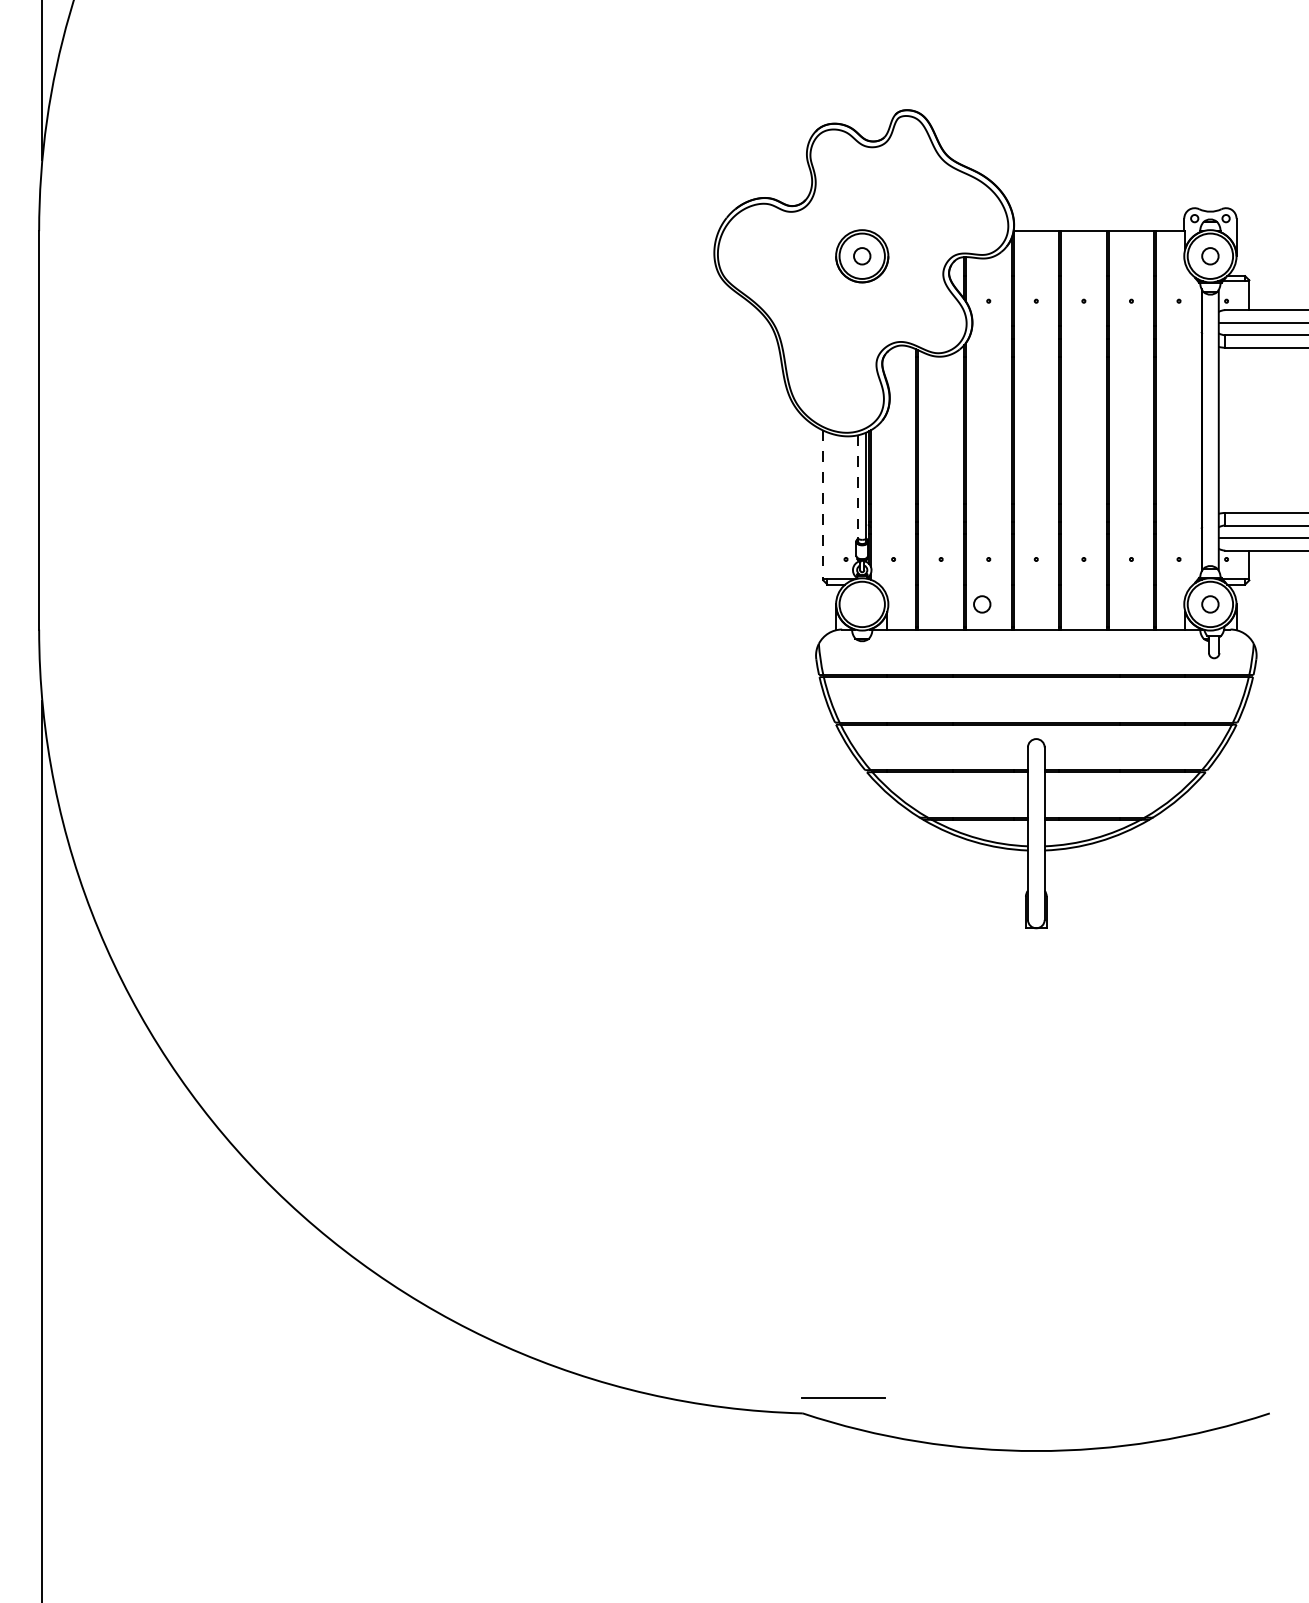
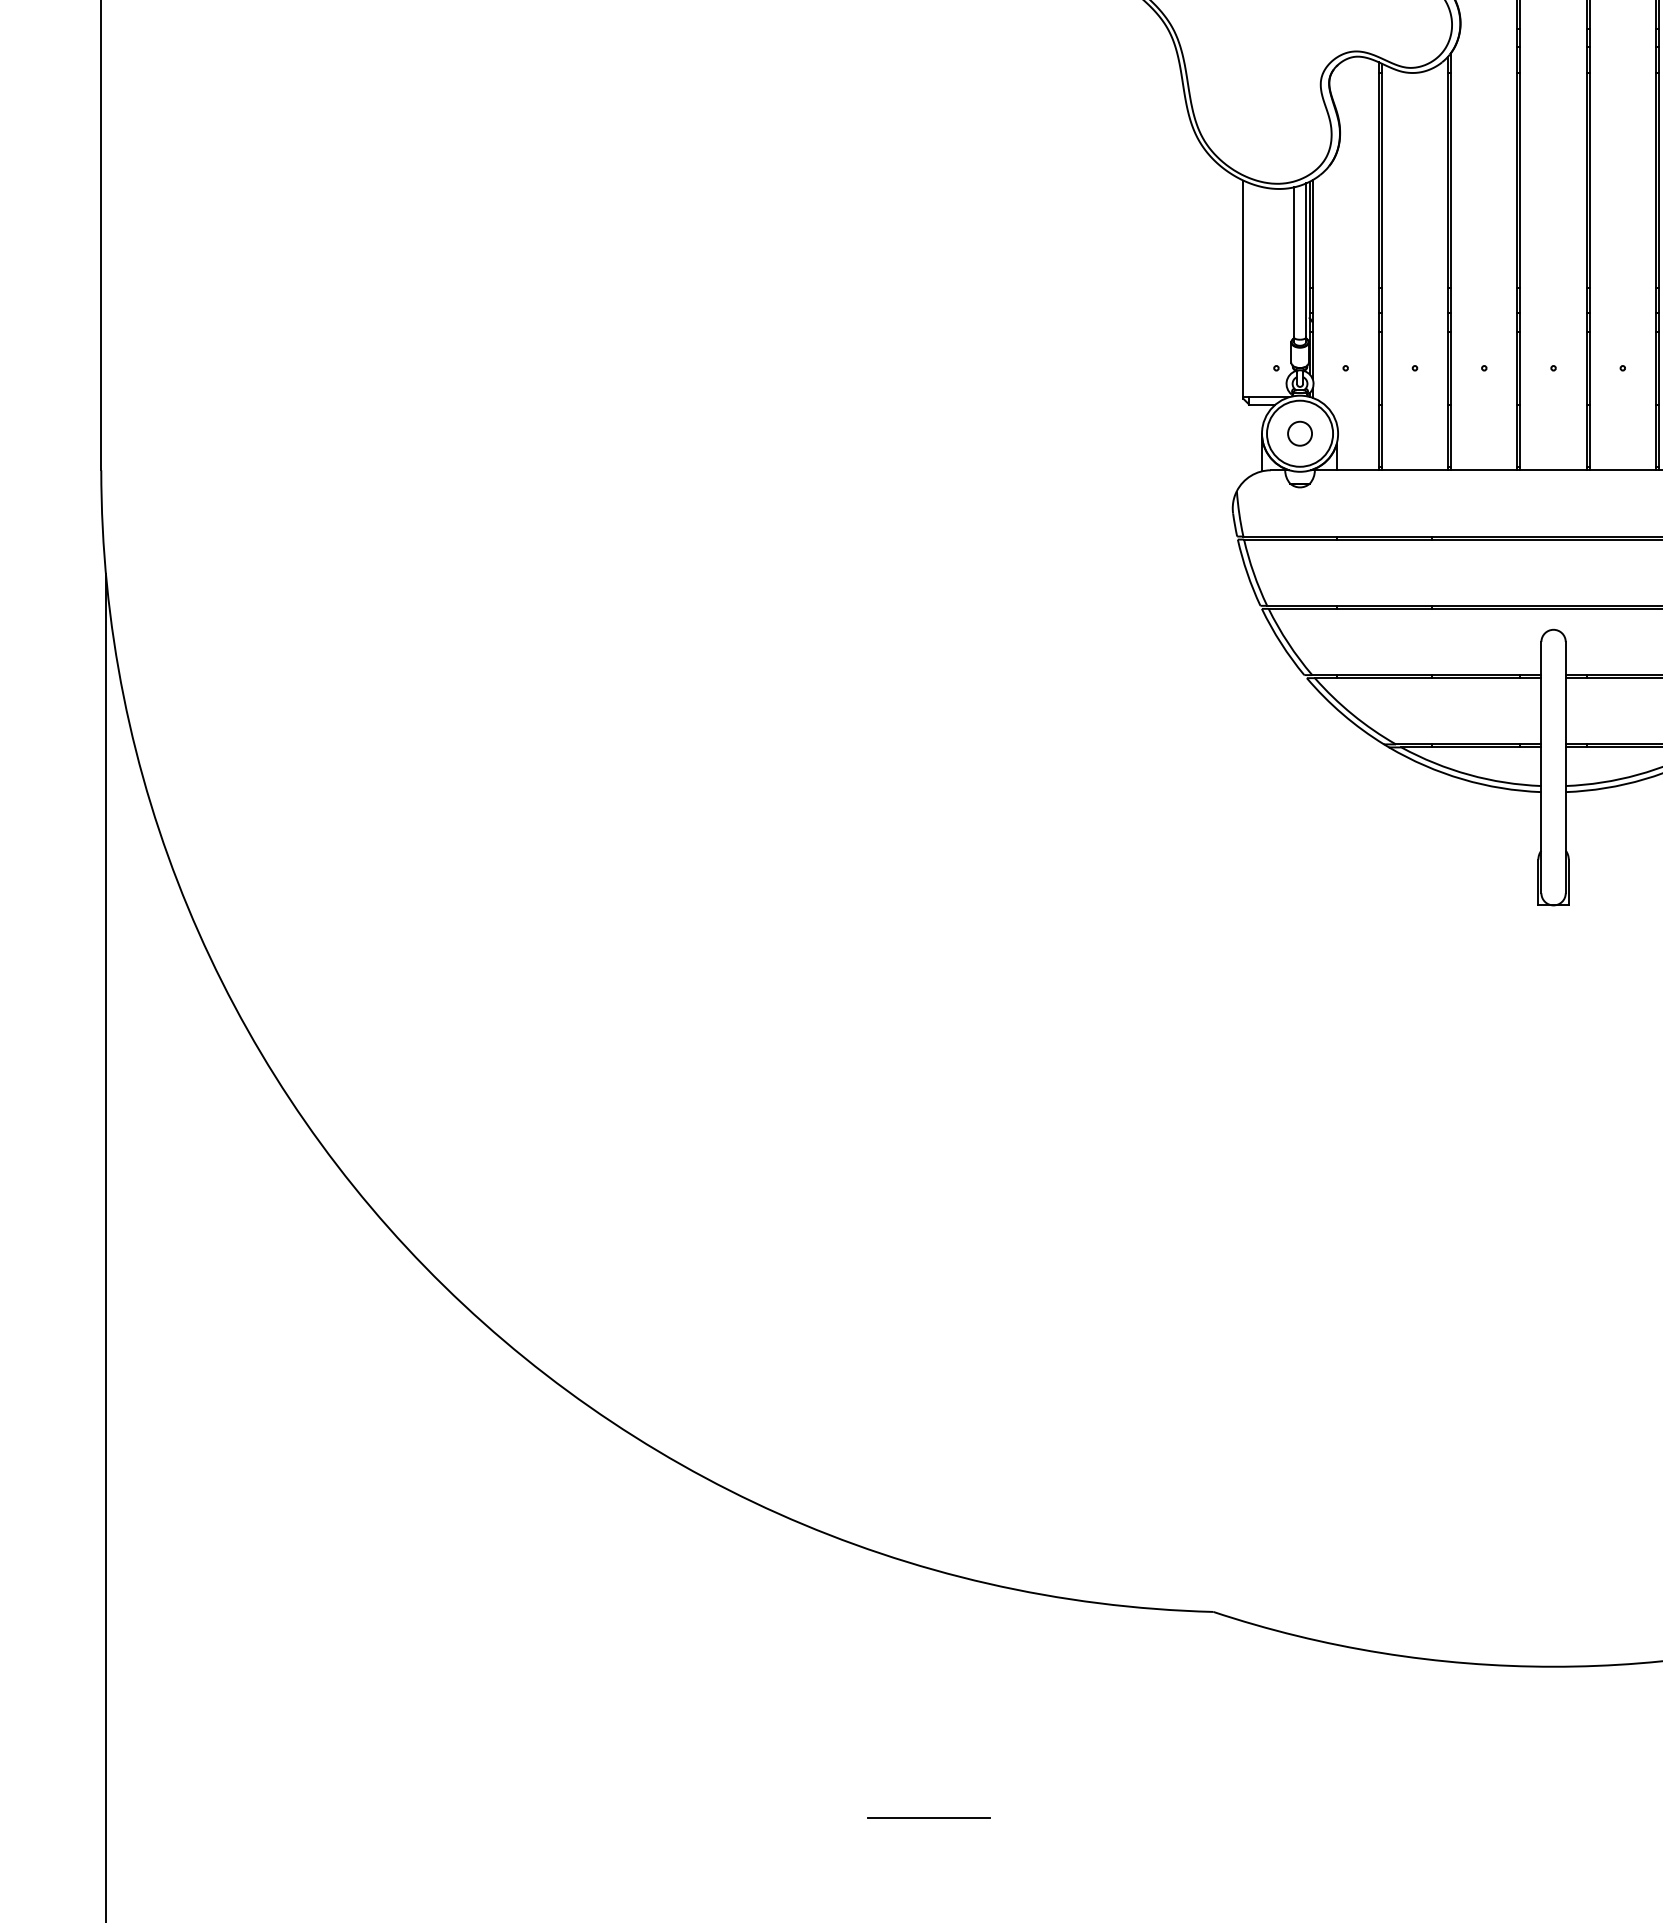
line: (858, 486) -> (1294, 261), dashed -> solid
line: (823, 505) -> (1243, 289), dashed -> solid
circle: (982, 604) -> (1300, 433), moved
line: (843, 1397) -> (929, 1817), moved

